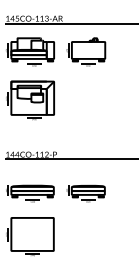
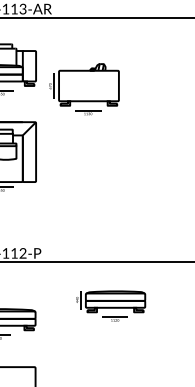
part: (86, 51) -> (85, 87), moved
part: (85, 193) -> (110, 305), moved

